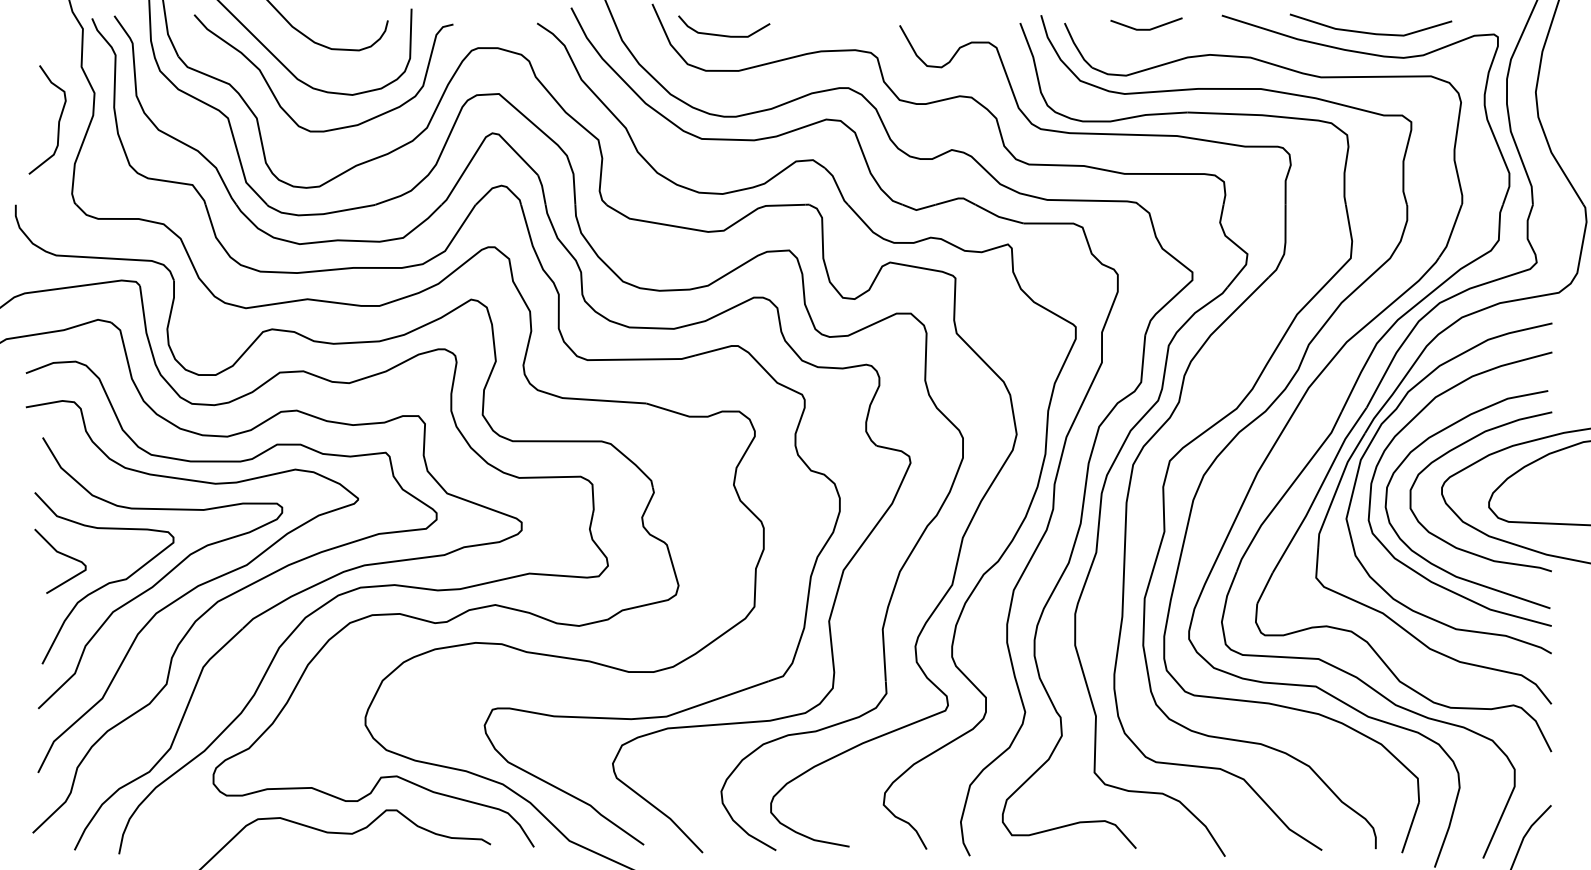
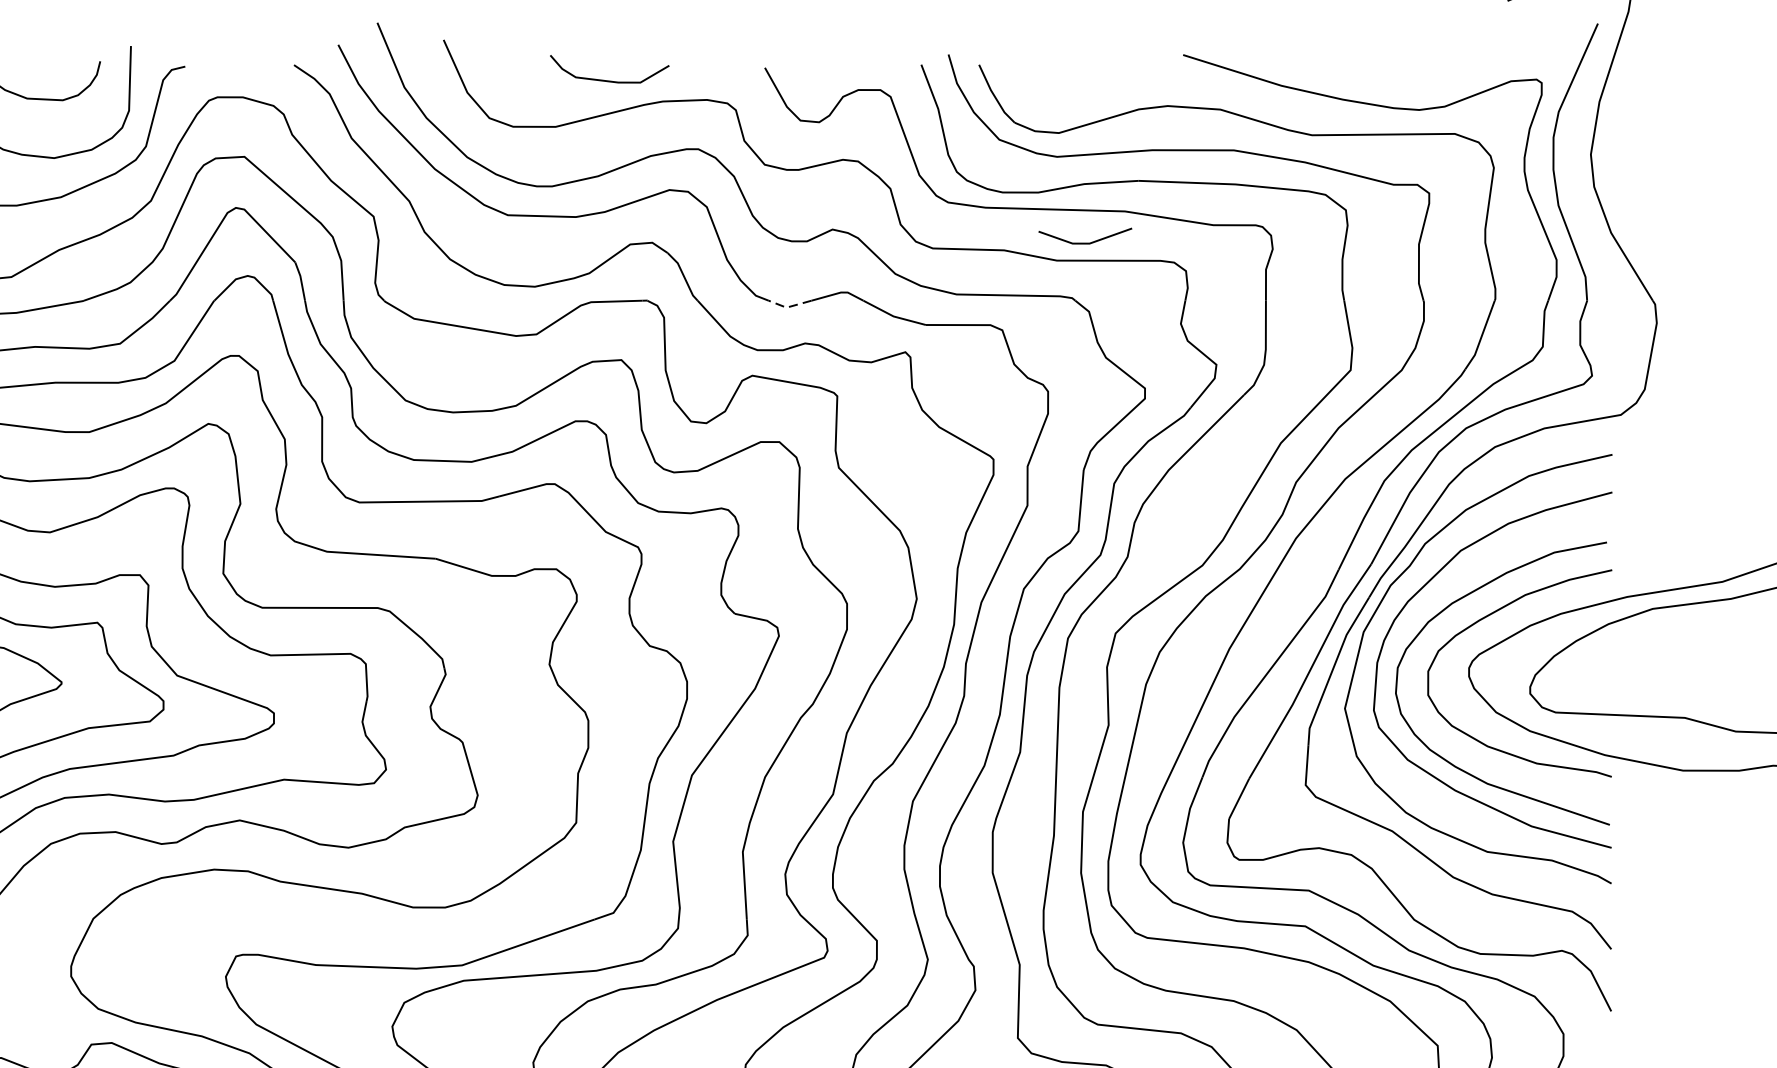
line: (1146, 28) -> (1085, 241), moved
line: (1370, 32) -> (1376, 76), removed
curve: (722, 34) -> (607, 79), moved
line: (918, 209) -> (789, 306), solid -> dashed

